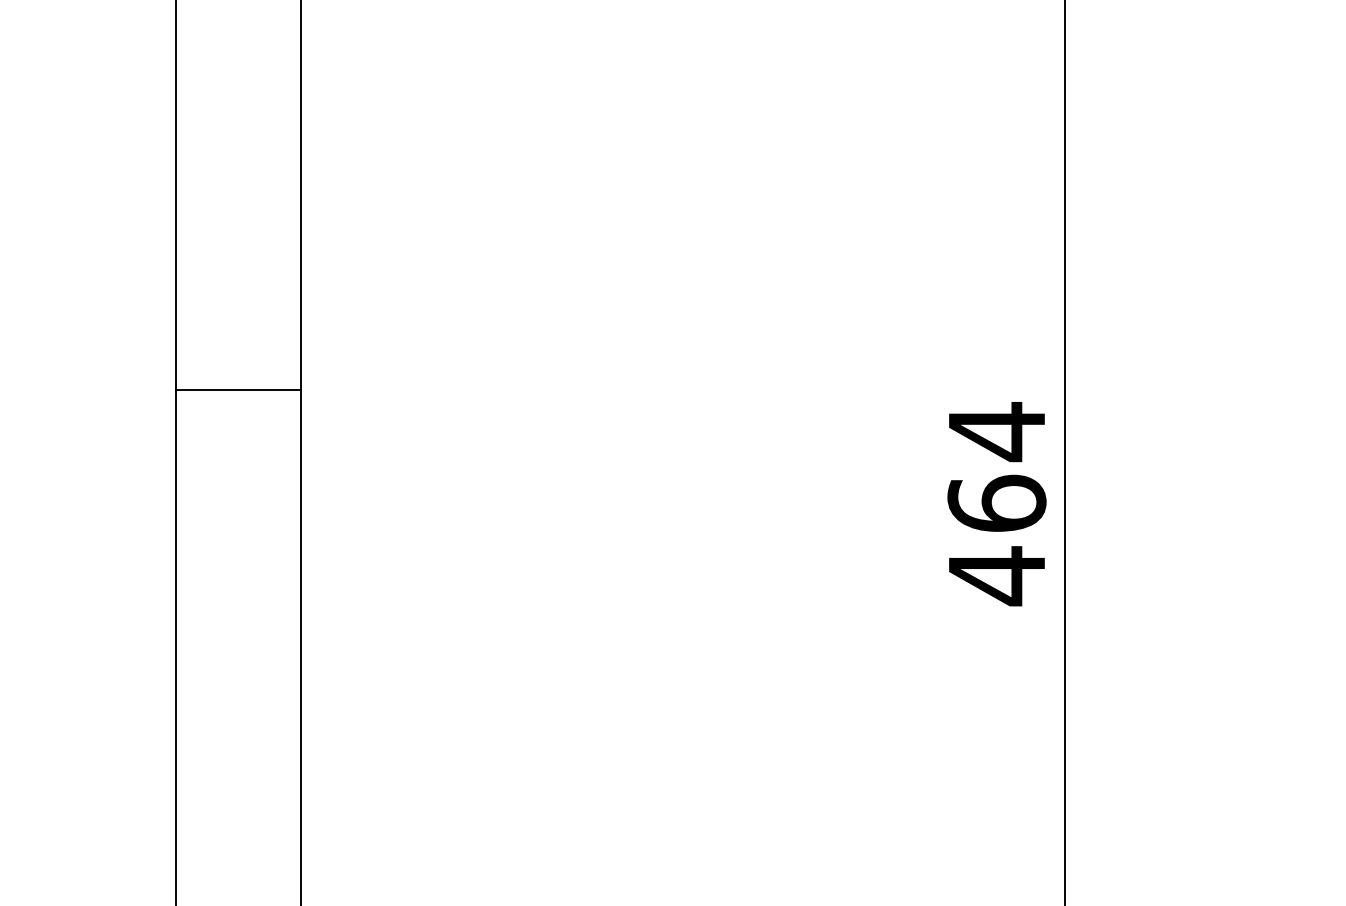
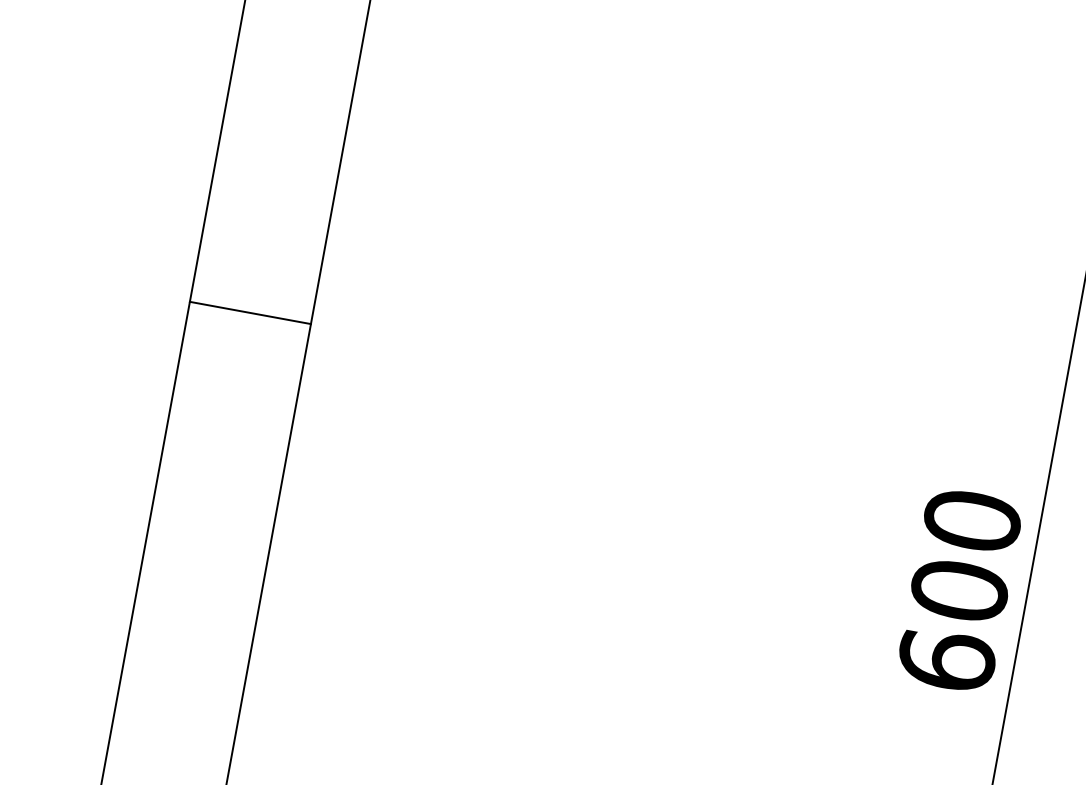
line: (237, 390) -> (249, 312), moved
text: (996, 504) -> (958, 591), 464 -> 600

